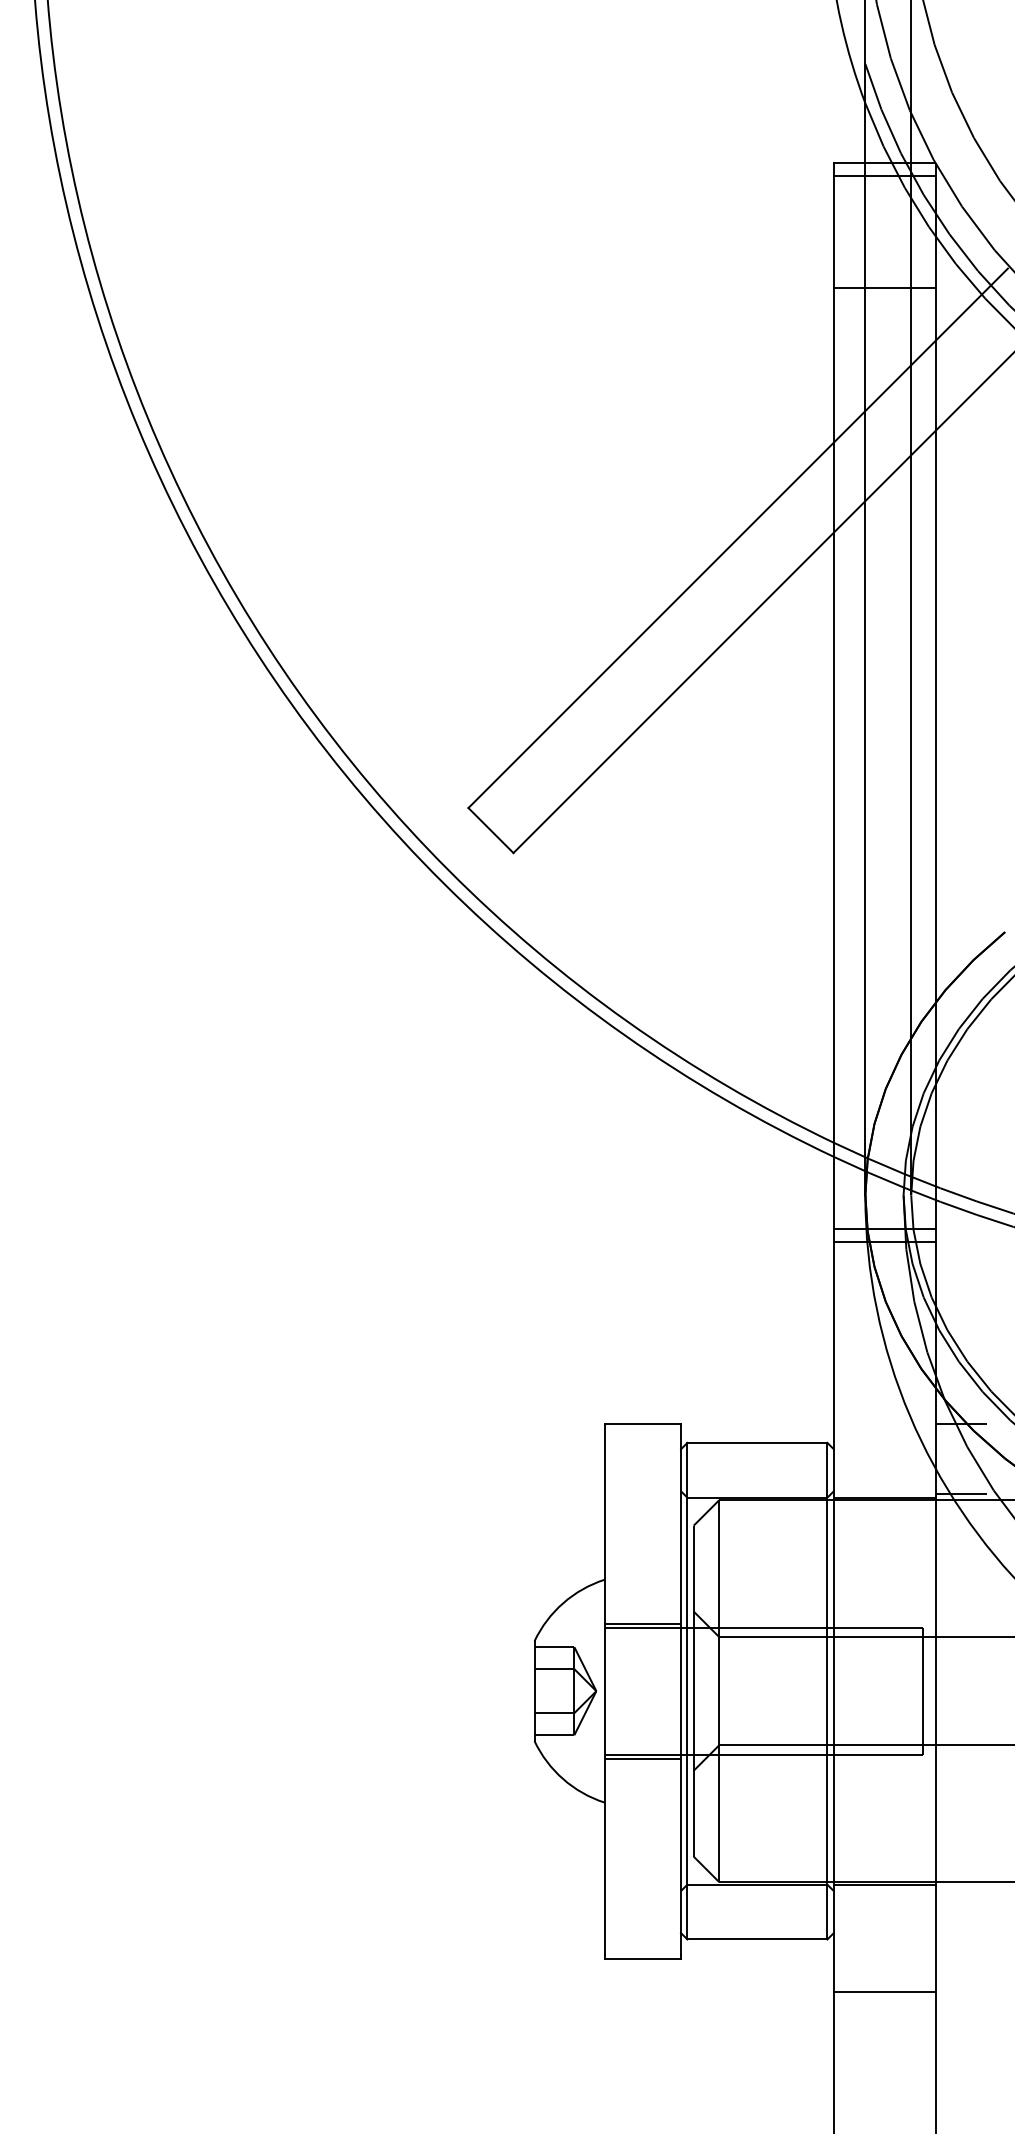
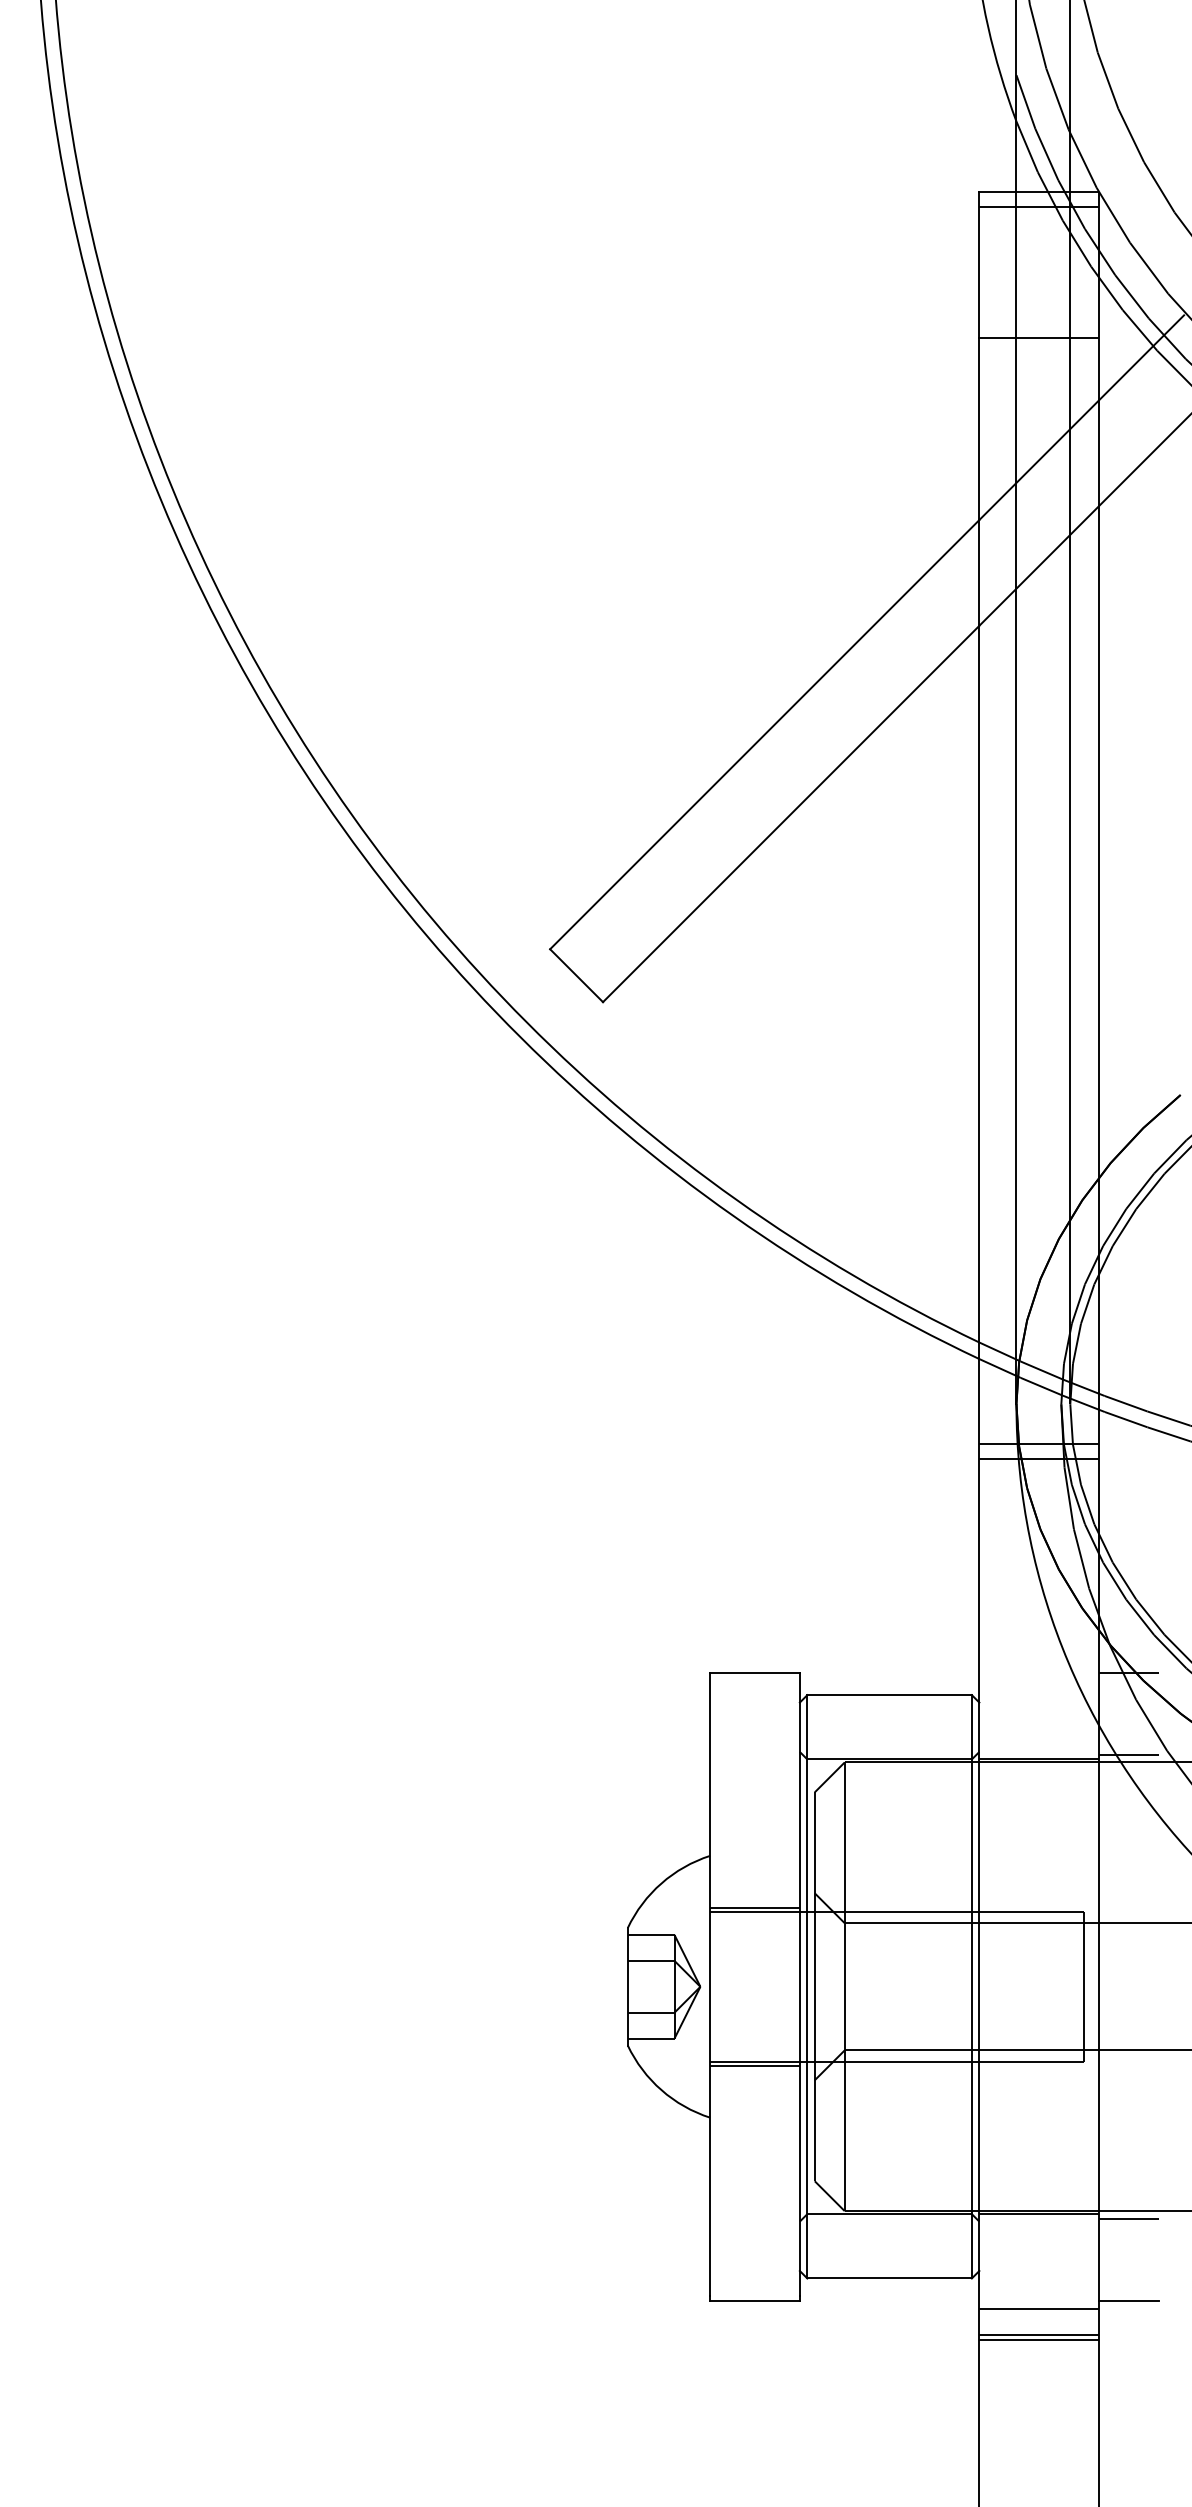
line: (960, 1888) -> (1128, 2218), added
line: (960, 1958) -> (1128, 2300), added
line: (885, 1965) -> (1039, 2308), added
line: (885, 1987) -> (1039, 2335), added

